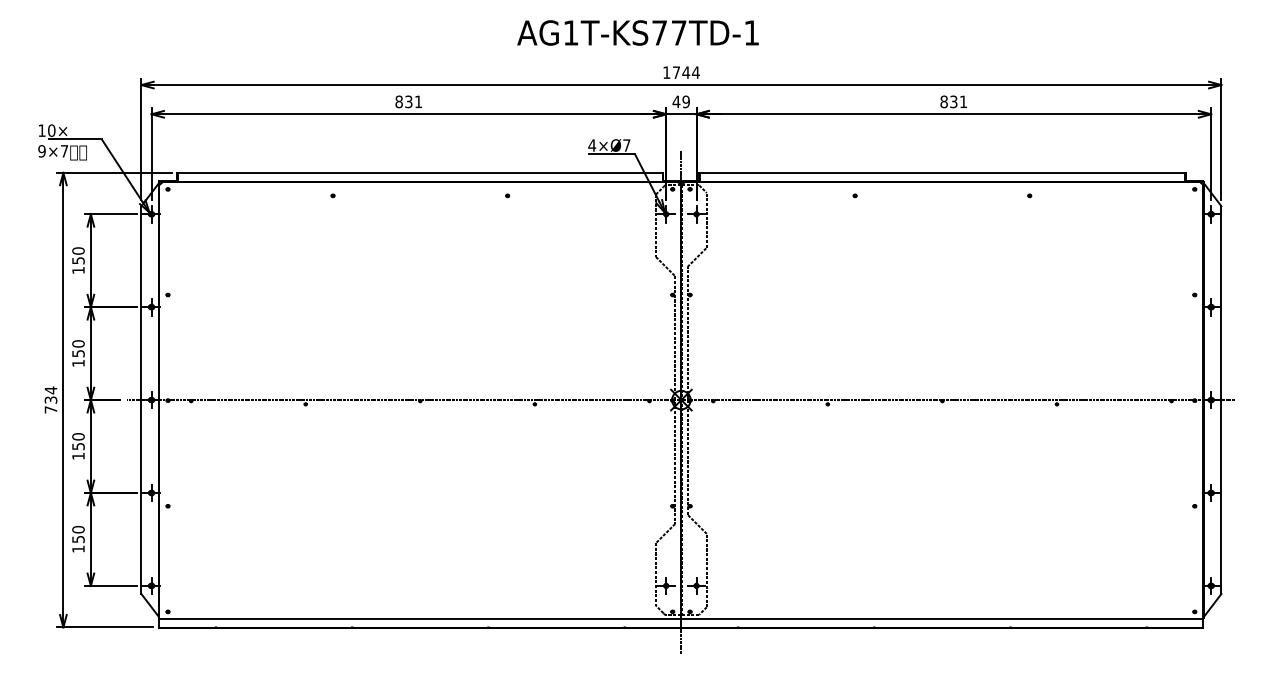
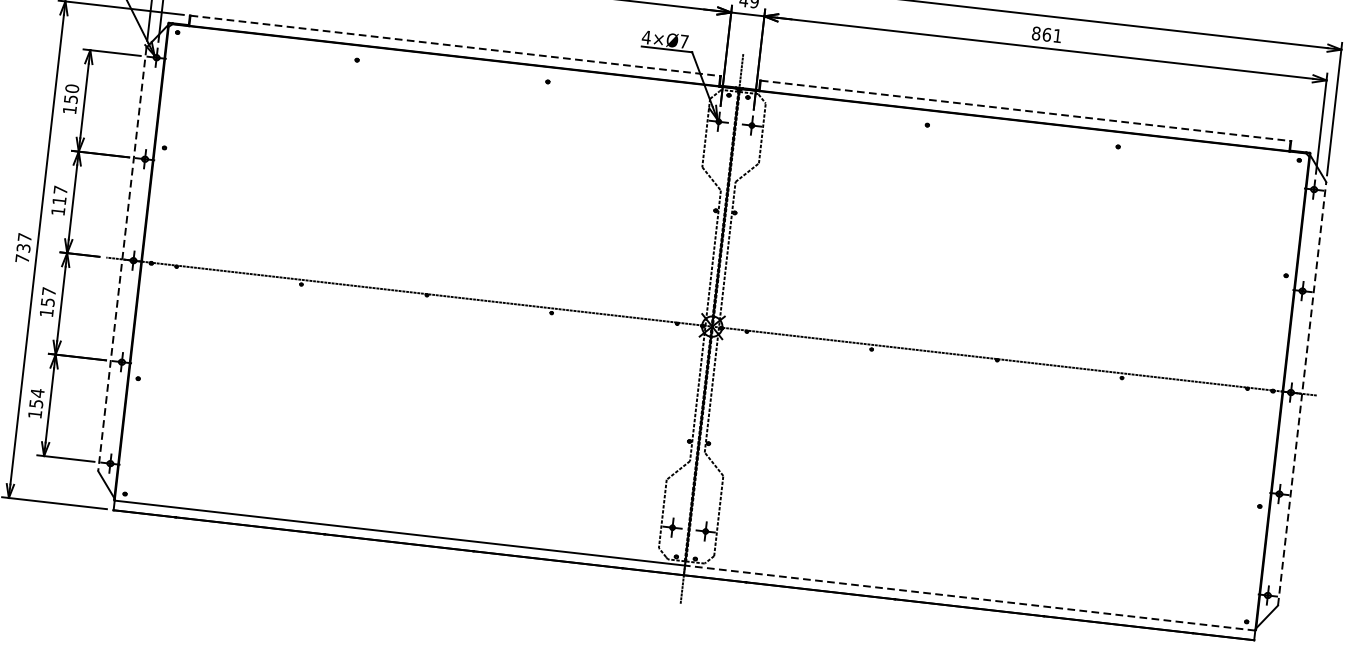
text: (953, 101) -> (1046, 34), 831 -> 861
line: (420, 172) -> (455, 45), solid -> dashed
line: (942, 172) -> (1025, 110), solid -> dashed
text: (78, 348) -> (60, 195), 150 -> 117
text: (50, 390) -> (24, 237), 734 -> 737
line: (141, 400) -> (122, 259), solid -> dashed
line: (1221, 400) -> (1302, 394), solid -> dashed
text: (78, 436) -> (49, 291), 150 -> 157
text: (78, 529) -> (37, 392), 150 -> 154
line: (941, 618) -> (969, 597), solid -> dashed

